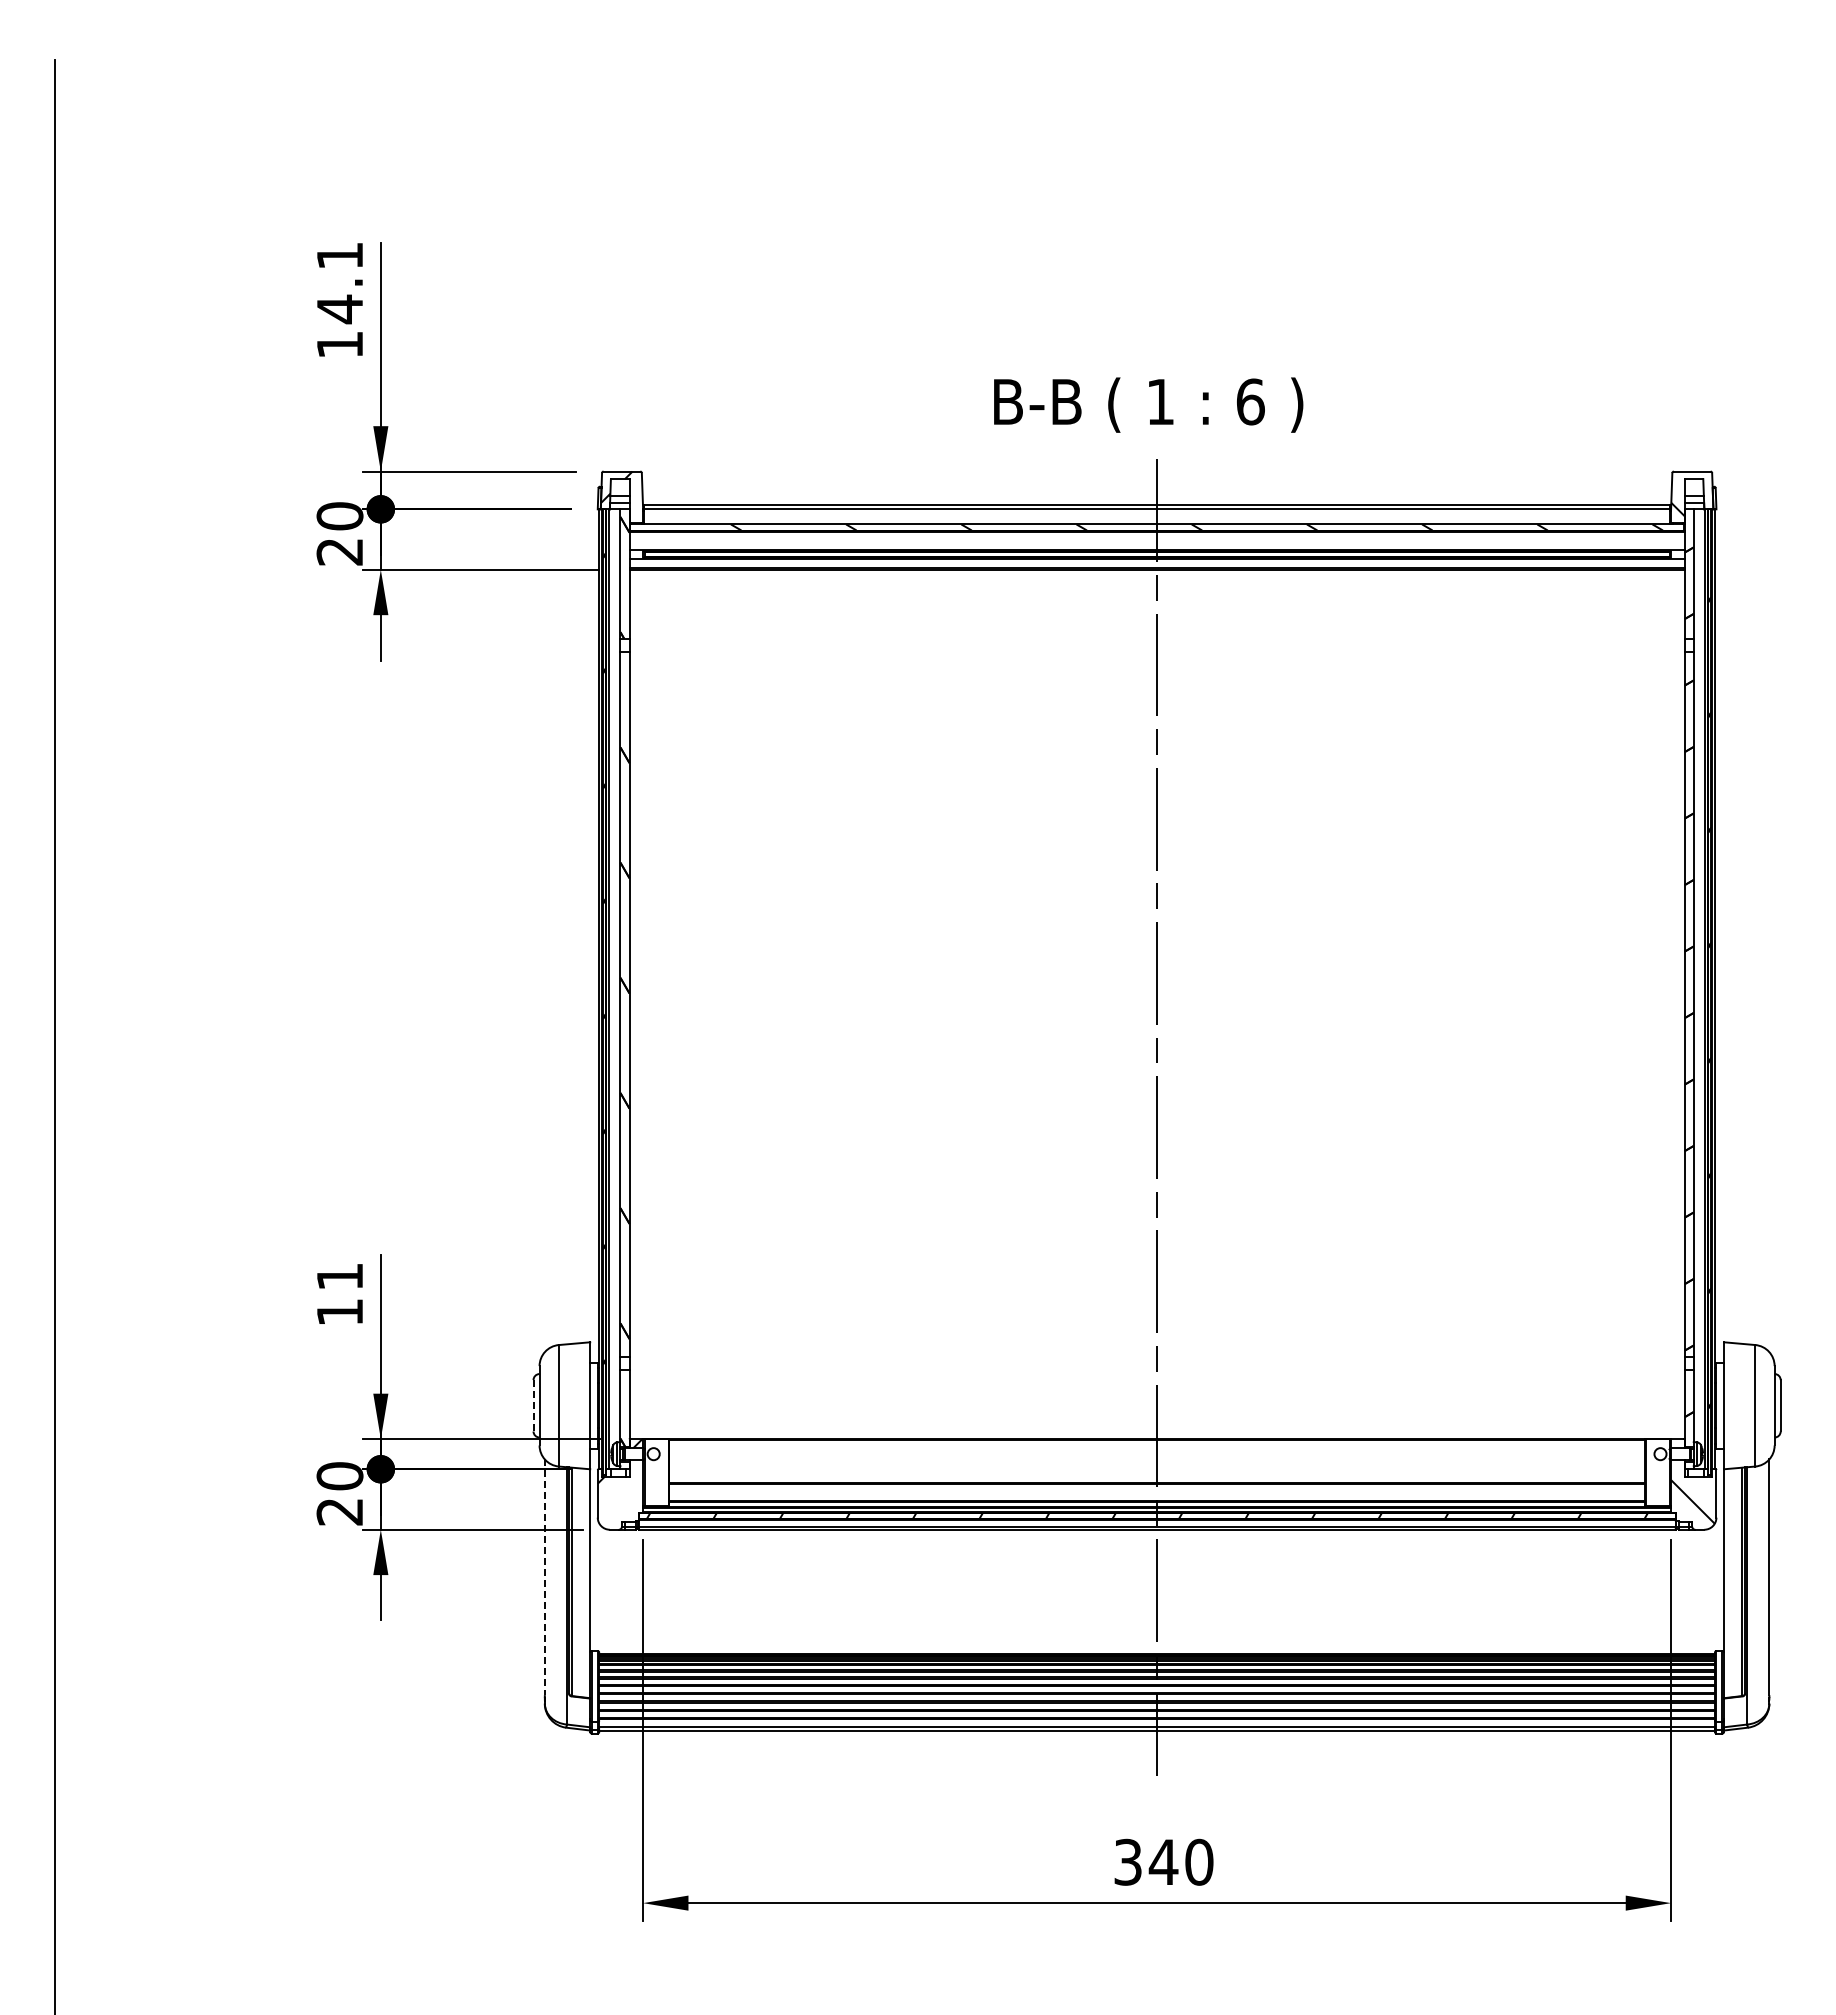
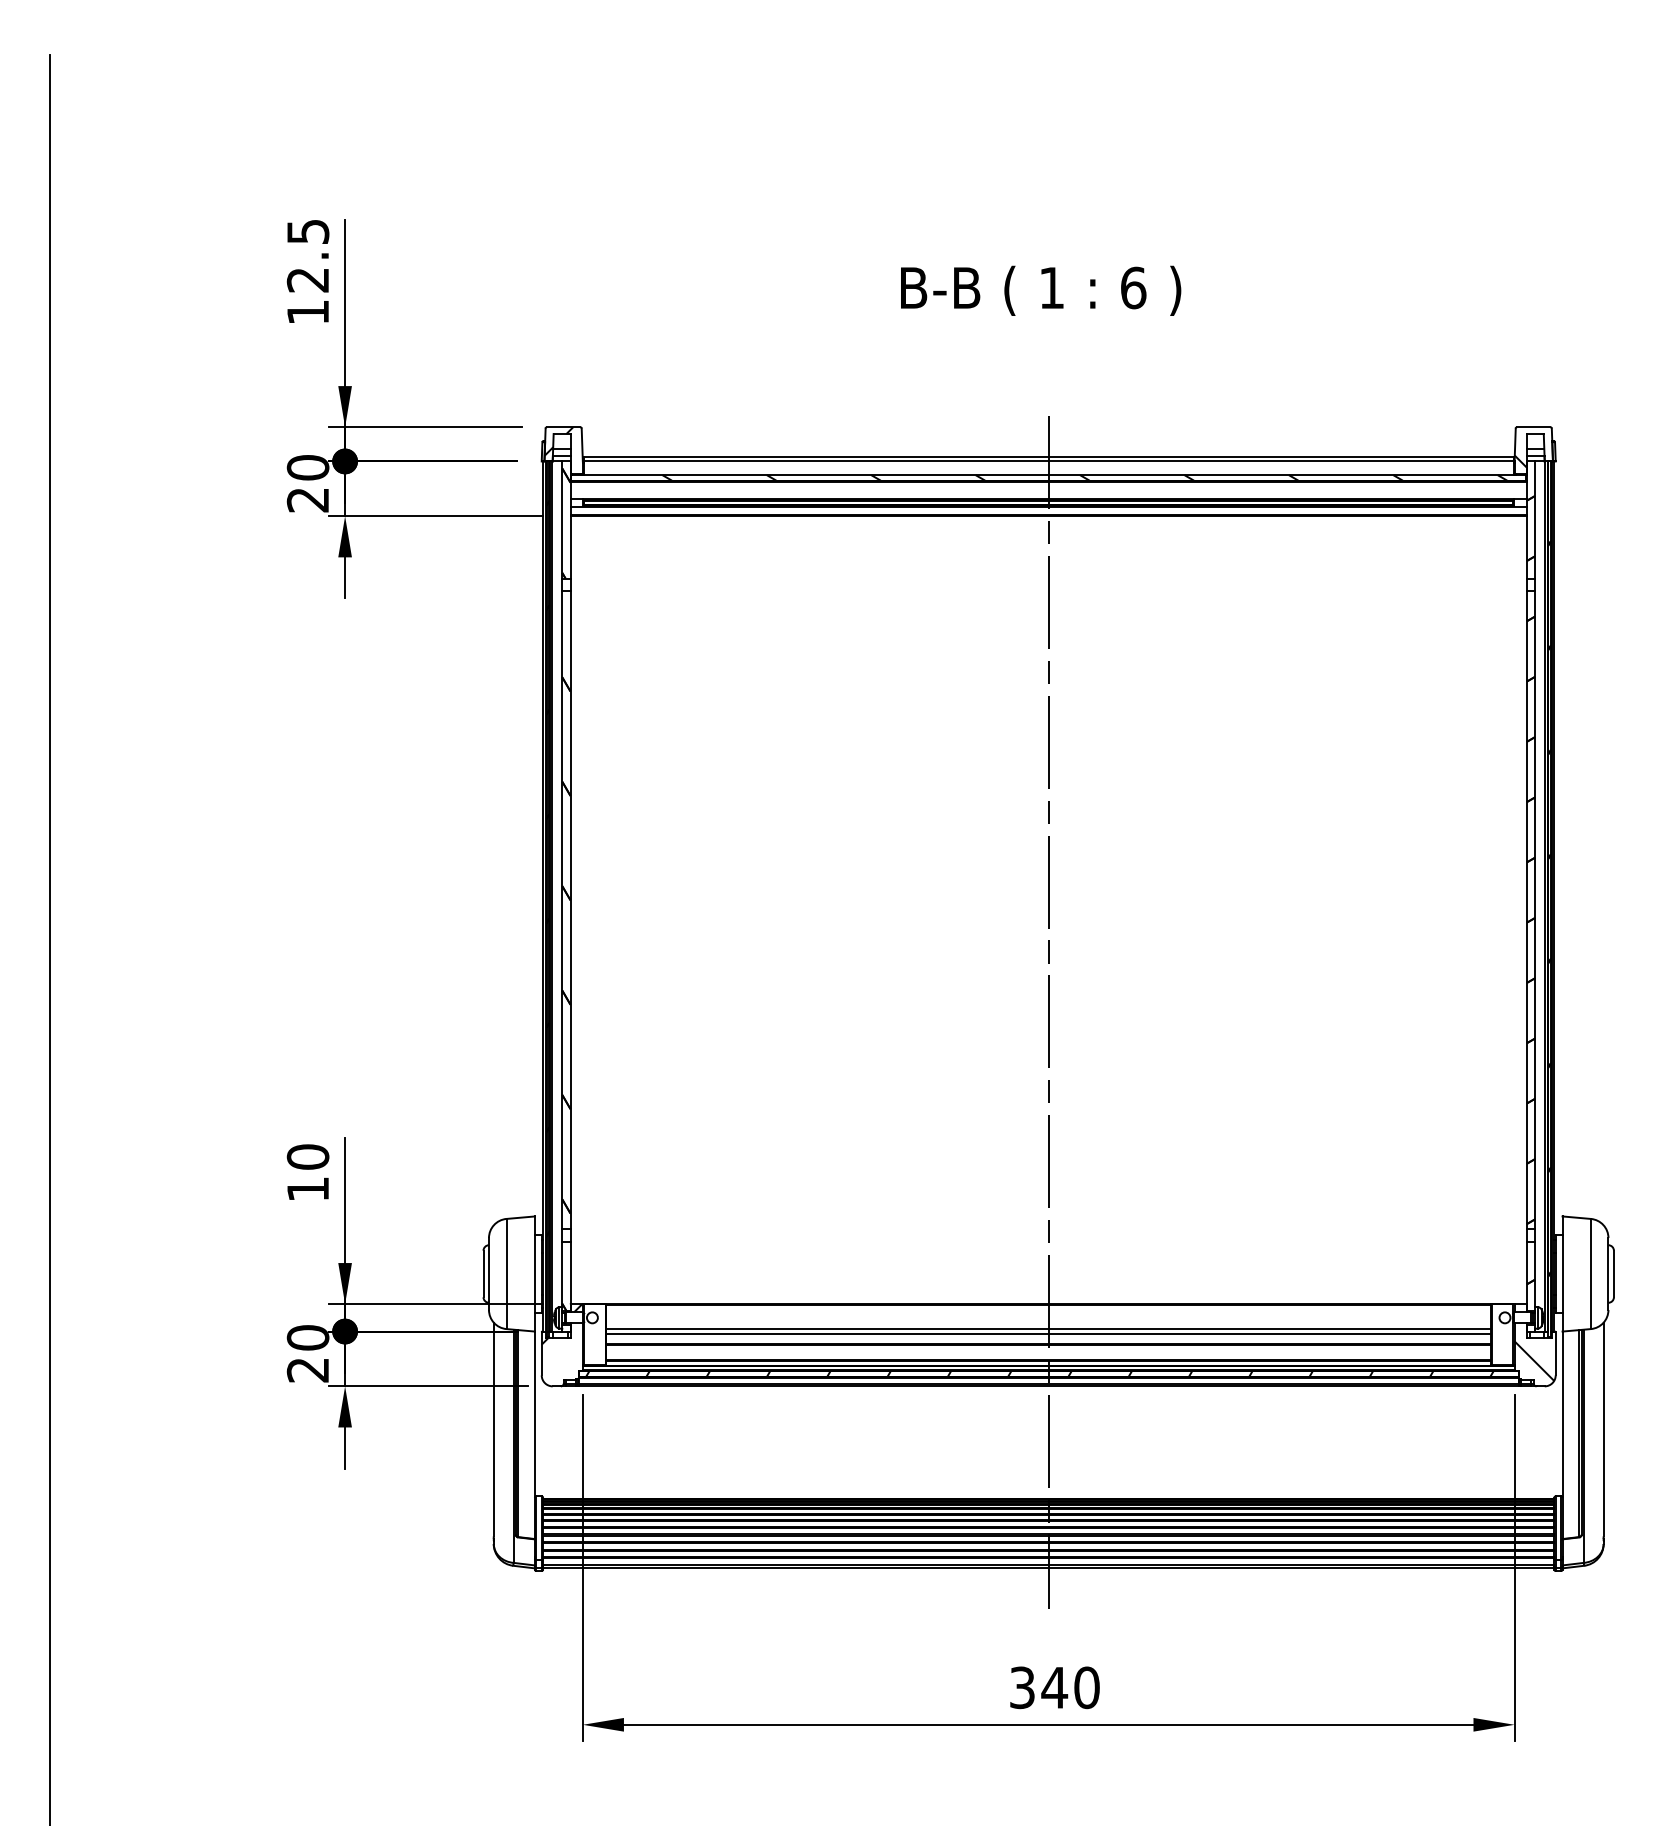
text: (339, 283) -> (307, 256), 14.1 -> 12.5
text: (1148, 404) -> (1040, 290), moved
text: (339, 1276) -> (307, 1156), 11 -> 10
line: (533, 1405) -> (483, 1273), dashed -> solid
line: (1156, 1466) -> (1048, 1329), added
line: (1156, 1472) -> (1048, 1334), added
line: (544, 1577) -> (493, 1429), dashed -> solid

